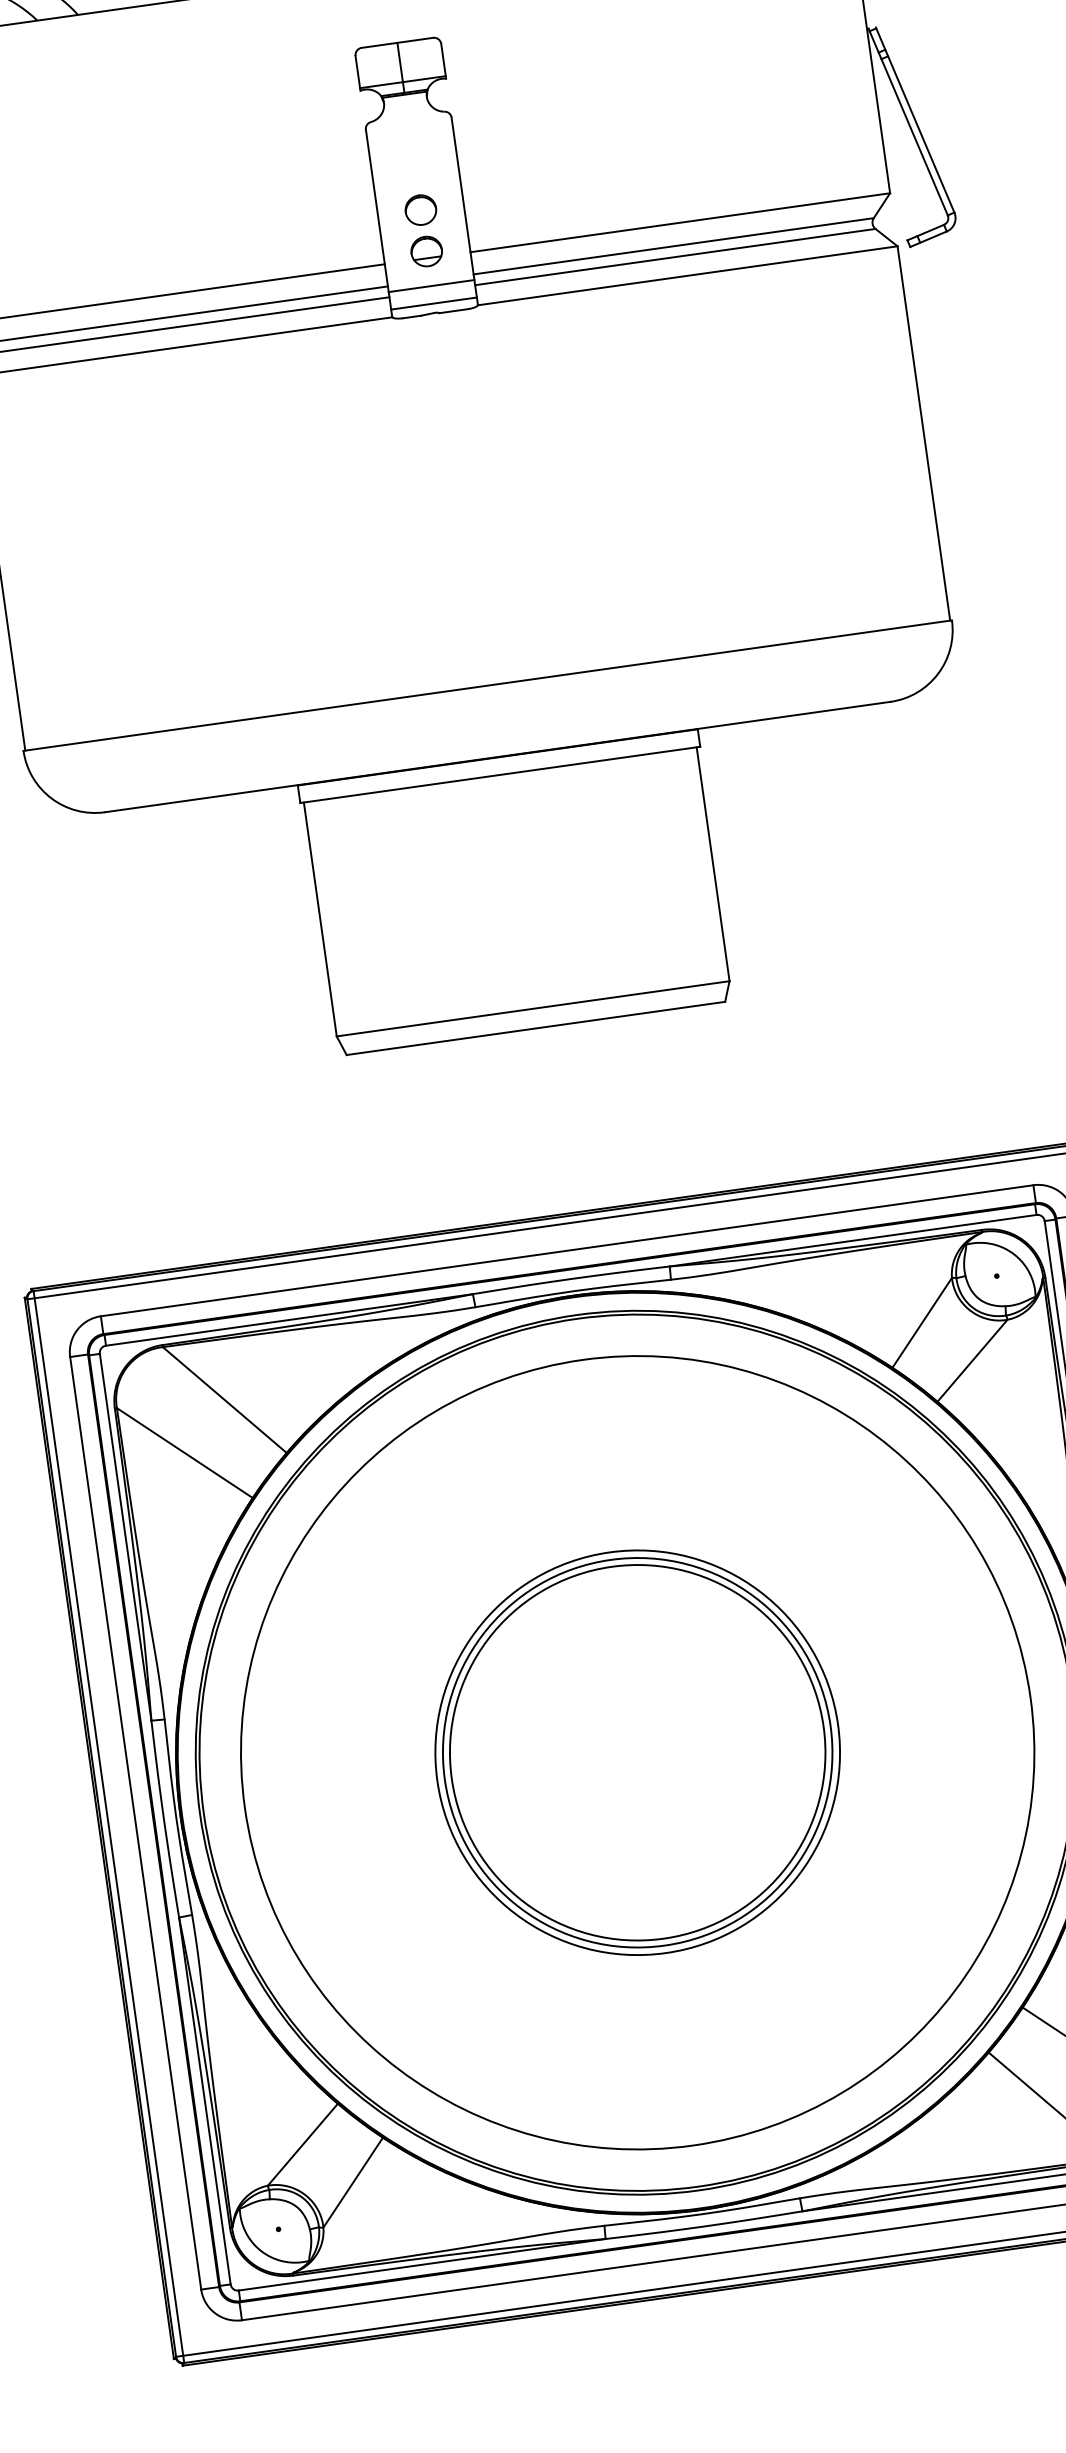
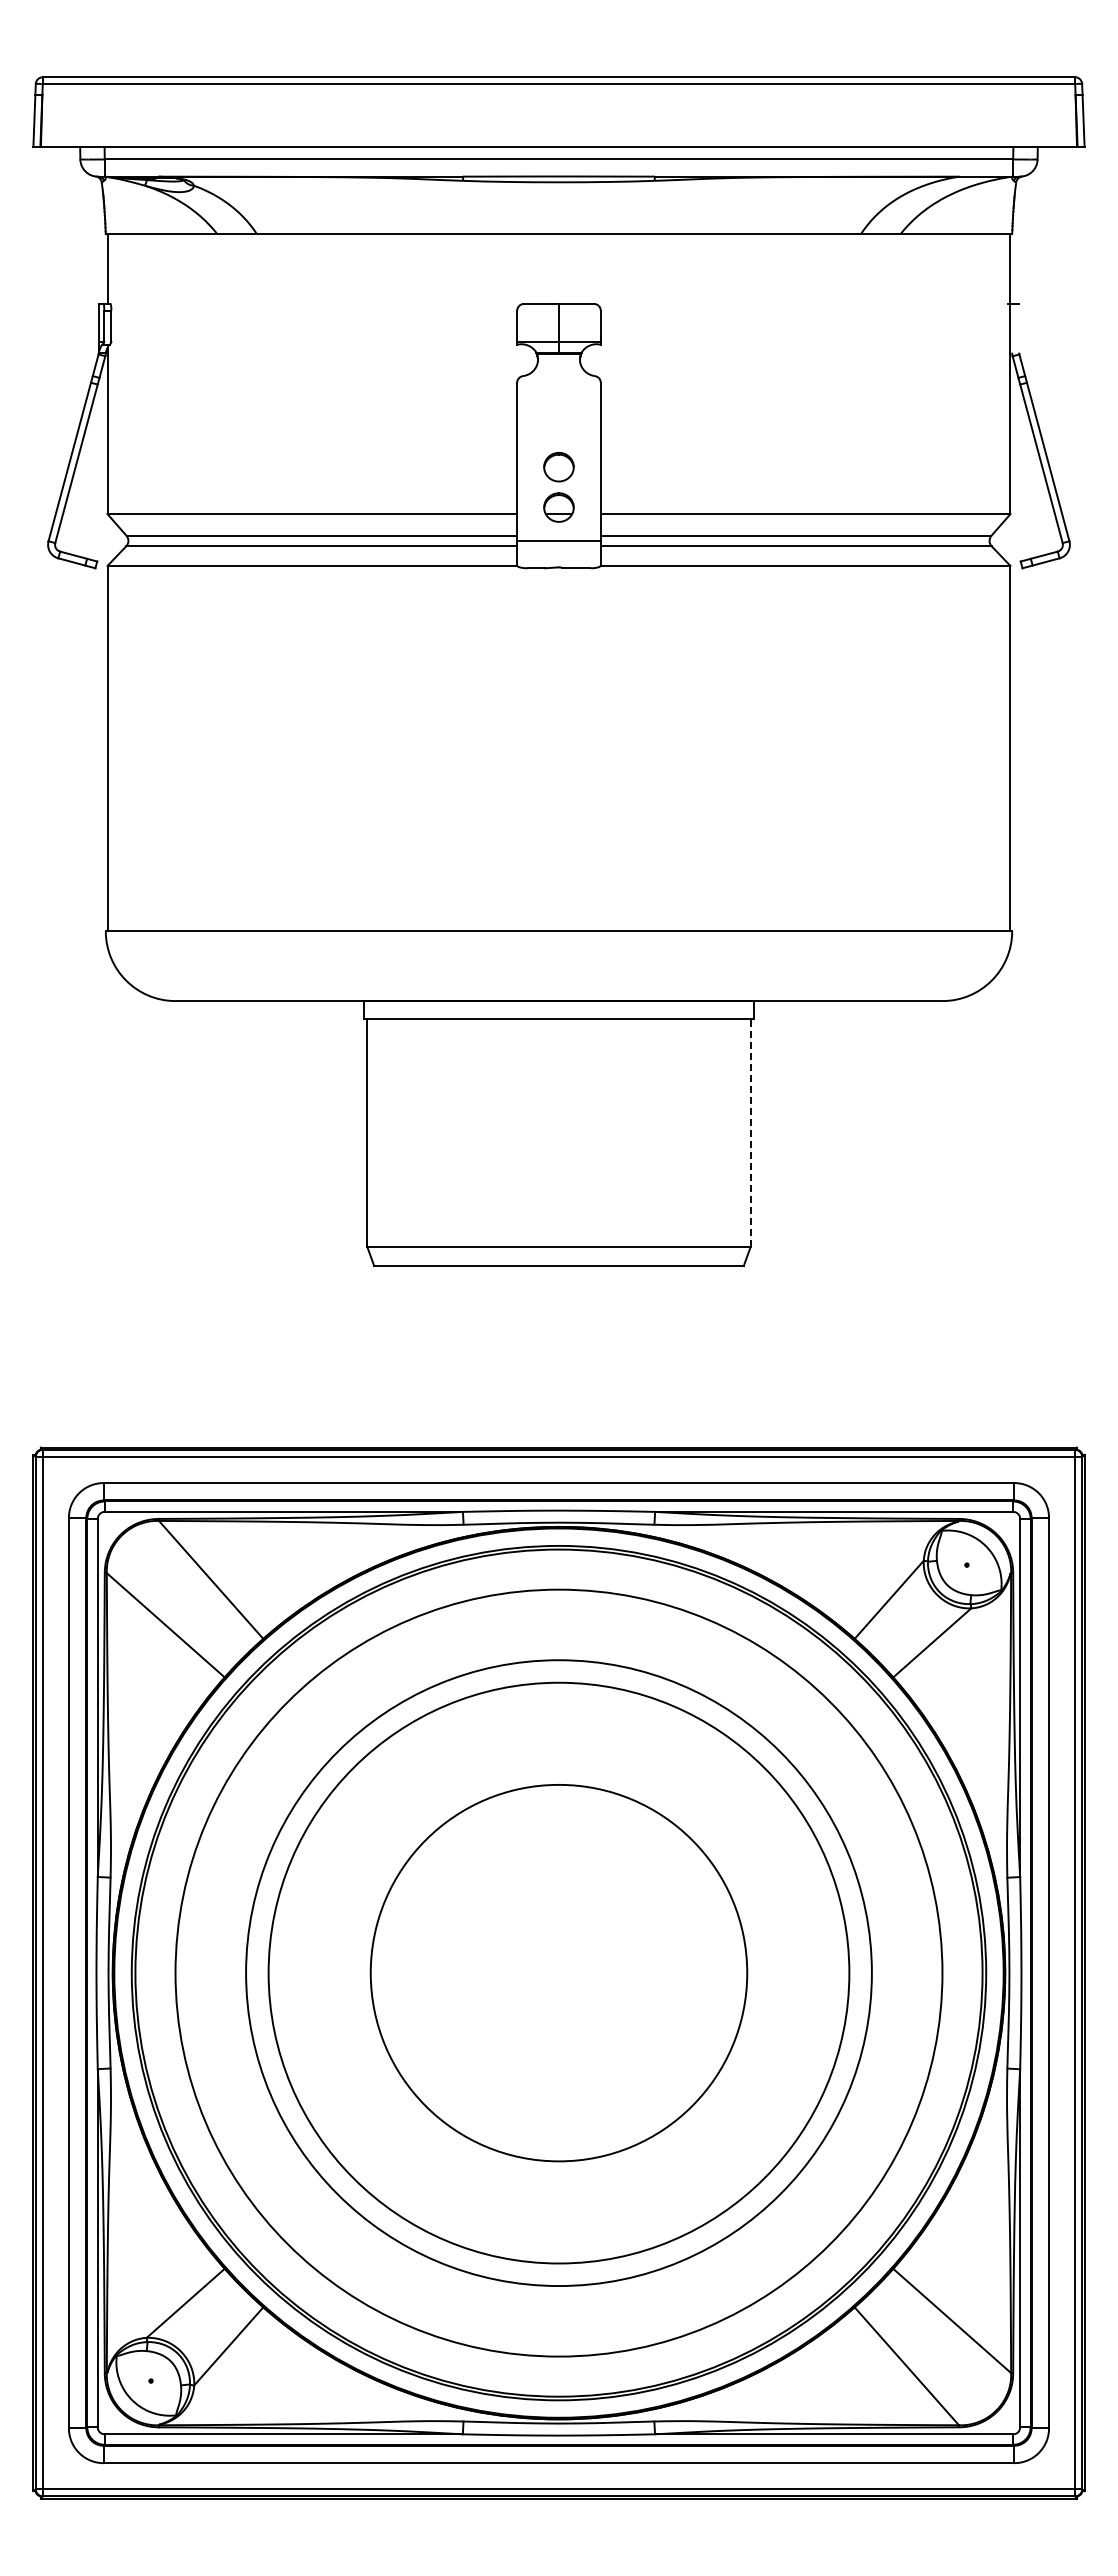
line: (433, 303) -> (558, 558), removed
line: (712, 864) -> (750, 1132), solid -> dashed
circle: (637, 1752) -> (558, 1972), size x1.6
circle: (637, 1752) -> (558, 1972), size x1.6

